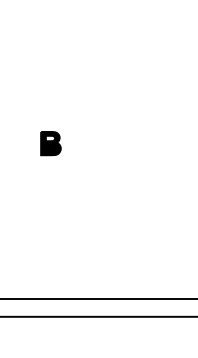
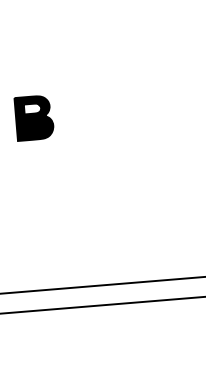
part: (50, 143) -> (33, 117), size x1.67

